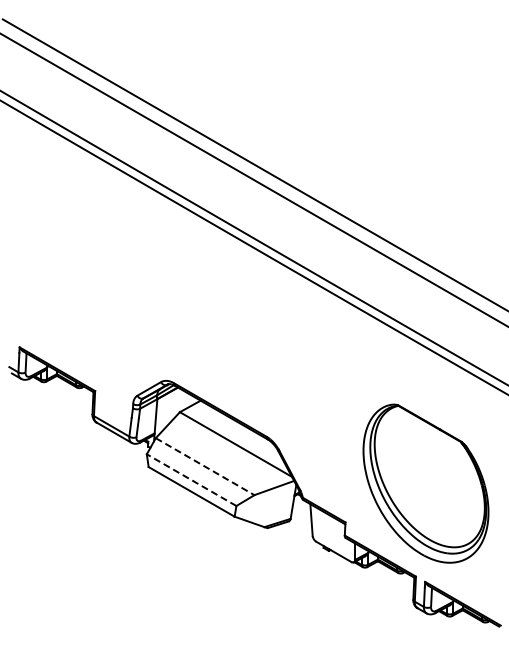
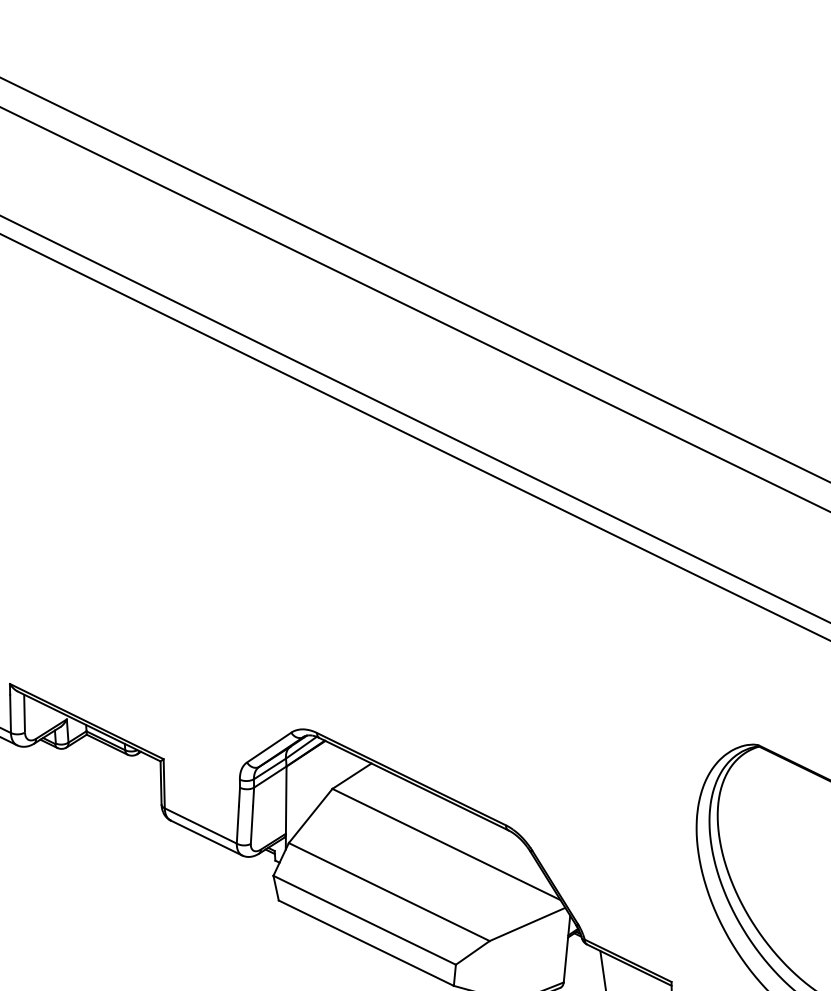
line: (205, 466) -> (389, 891), dashed -> solid
line: (191, 480) -> (364, 920), dashed -> solid

